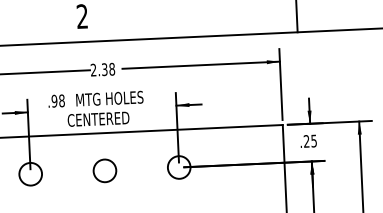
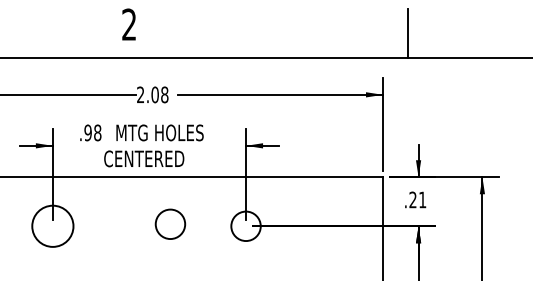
text: (104, 69) -> (154, 94), 2.38 -> 2.08
text: (313, 140) -> (422, 199), .25 -> .21
circle: (104, 170) -> (170, 223), moved
circle: (30, 174) -> (52, 226), size x1.4

